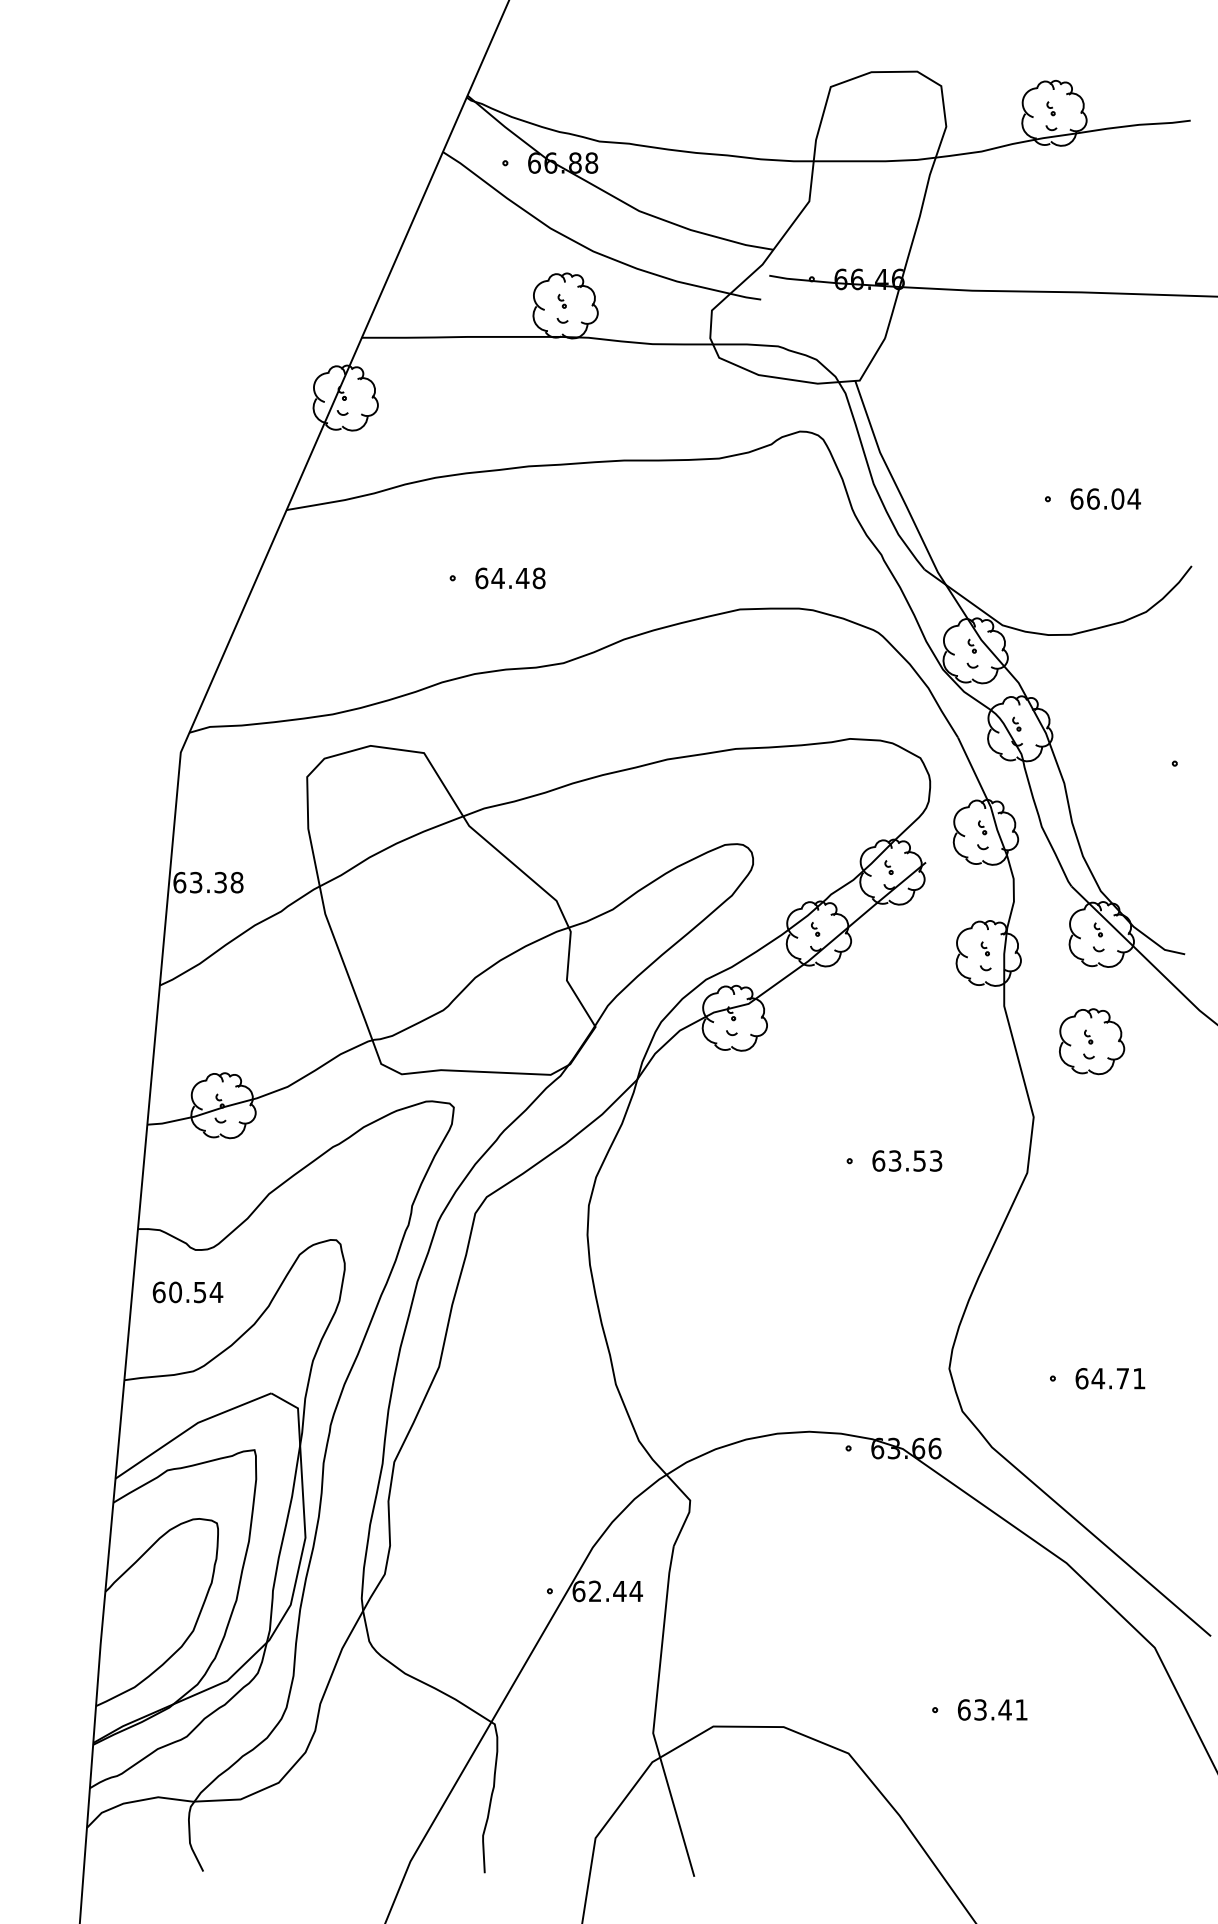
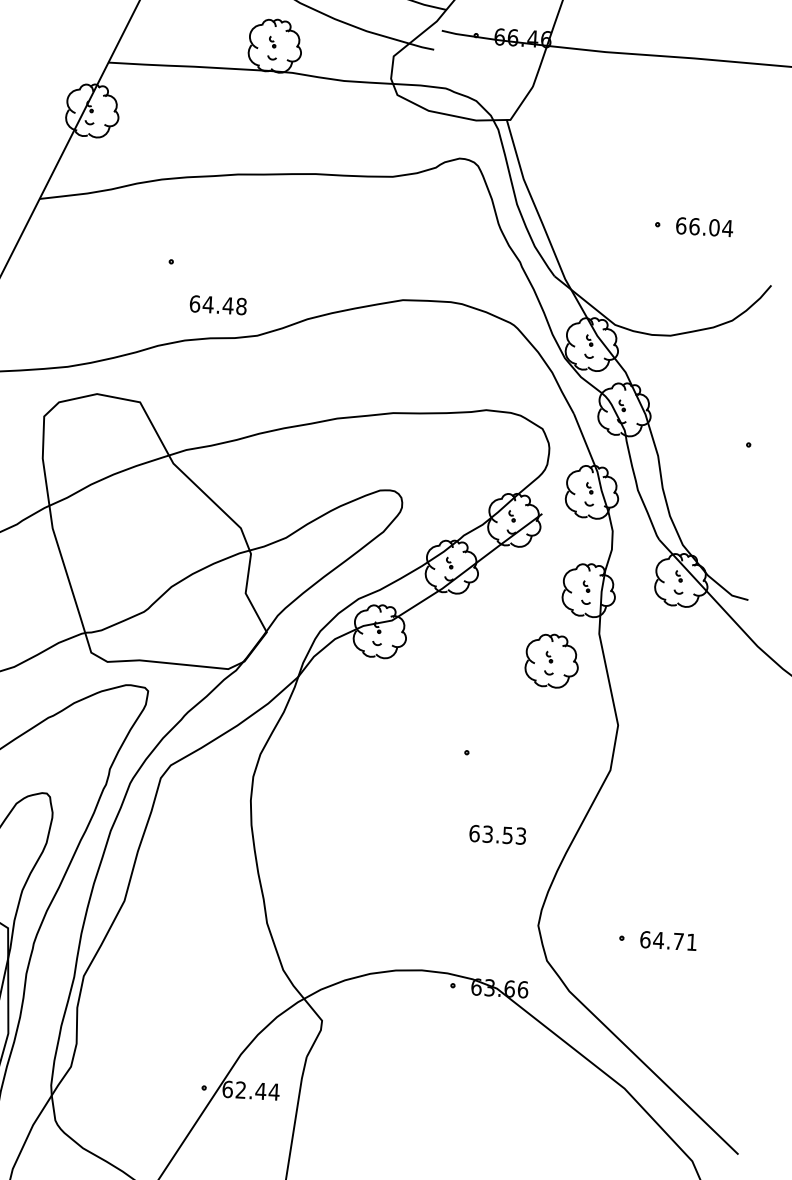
text: (510, 578) -> (218, 305), moved
part: (1092, 1041) -> (552, 660), moved
text: (907, 1160) -> (497, 834), moved

